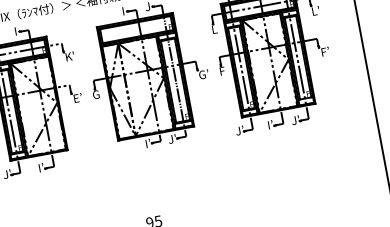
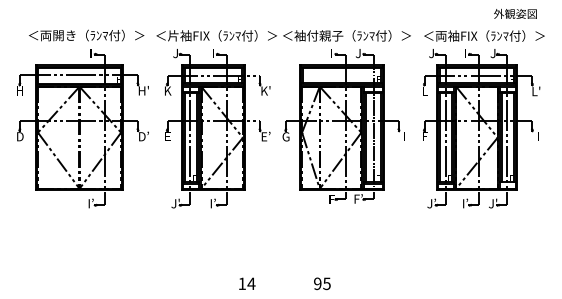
text: (325, 51) -> (538, 136), F’ -> I
text: (203, 74) -> (404, 136), G’ -> I
text: (172, 138) -> (358, 198), J' -> F’
text: (147, 143) -> (331, 198), I’ -> F

